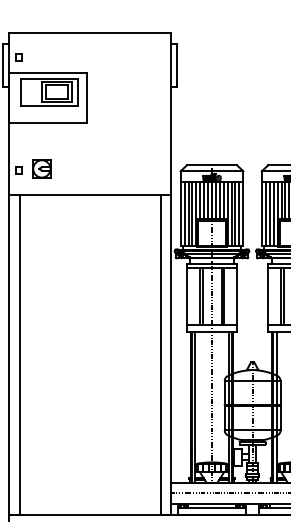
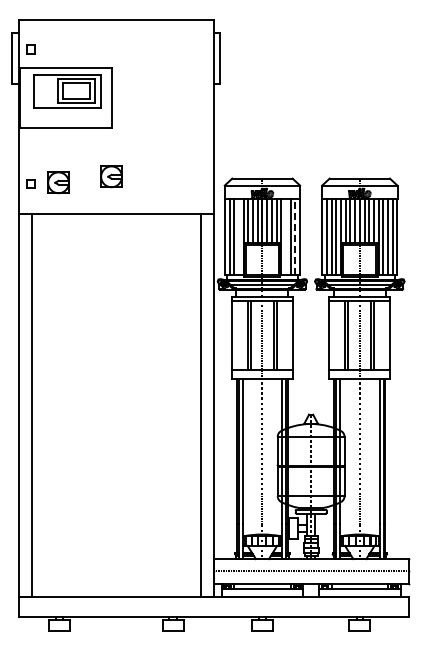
part: (86, 163) -> (111, 176), added
line: (192, 213) -> (239, 236), removed
line: (231, 213) -> (285, 236), removed
line: (239, 213) -> (295, 236), solid -> dashed

